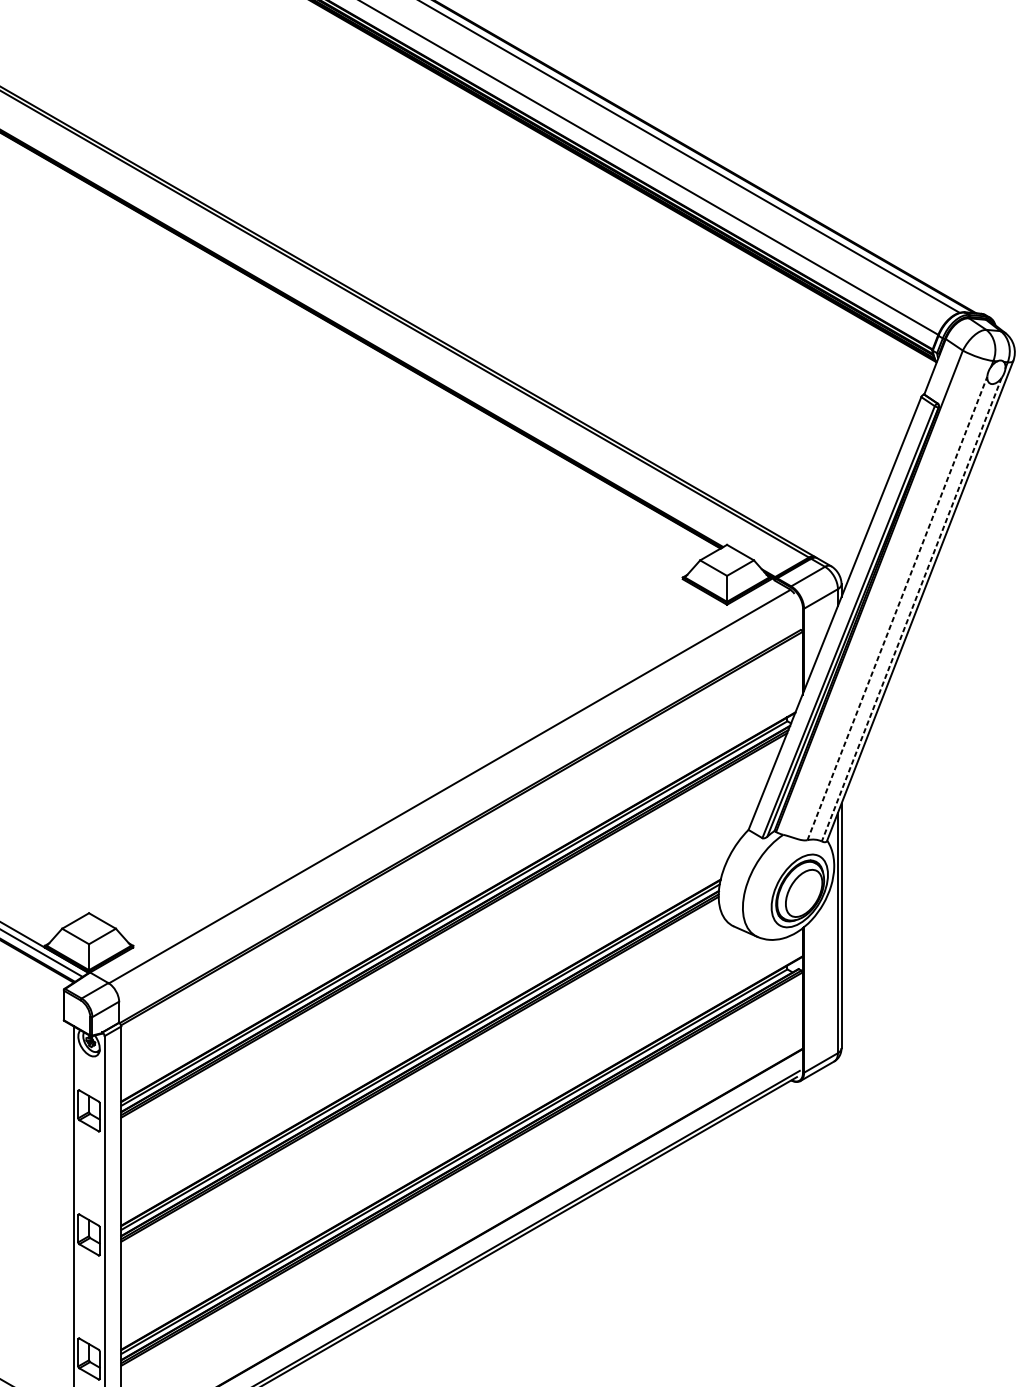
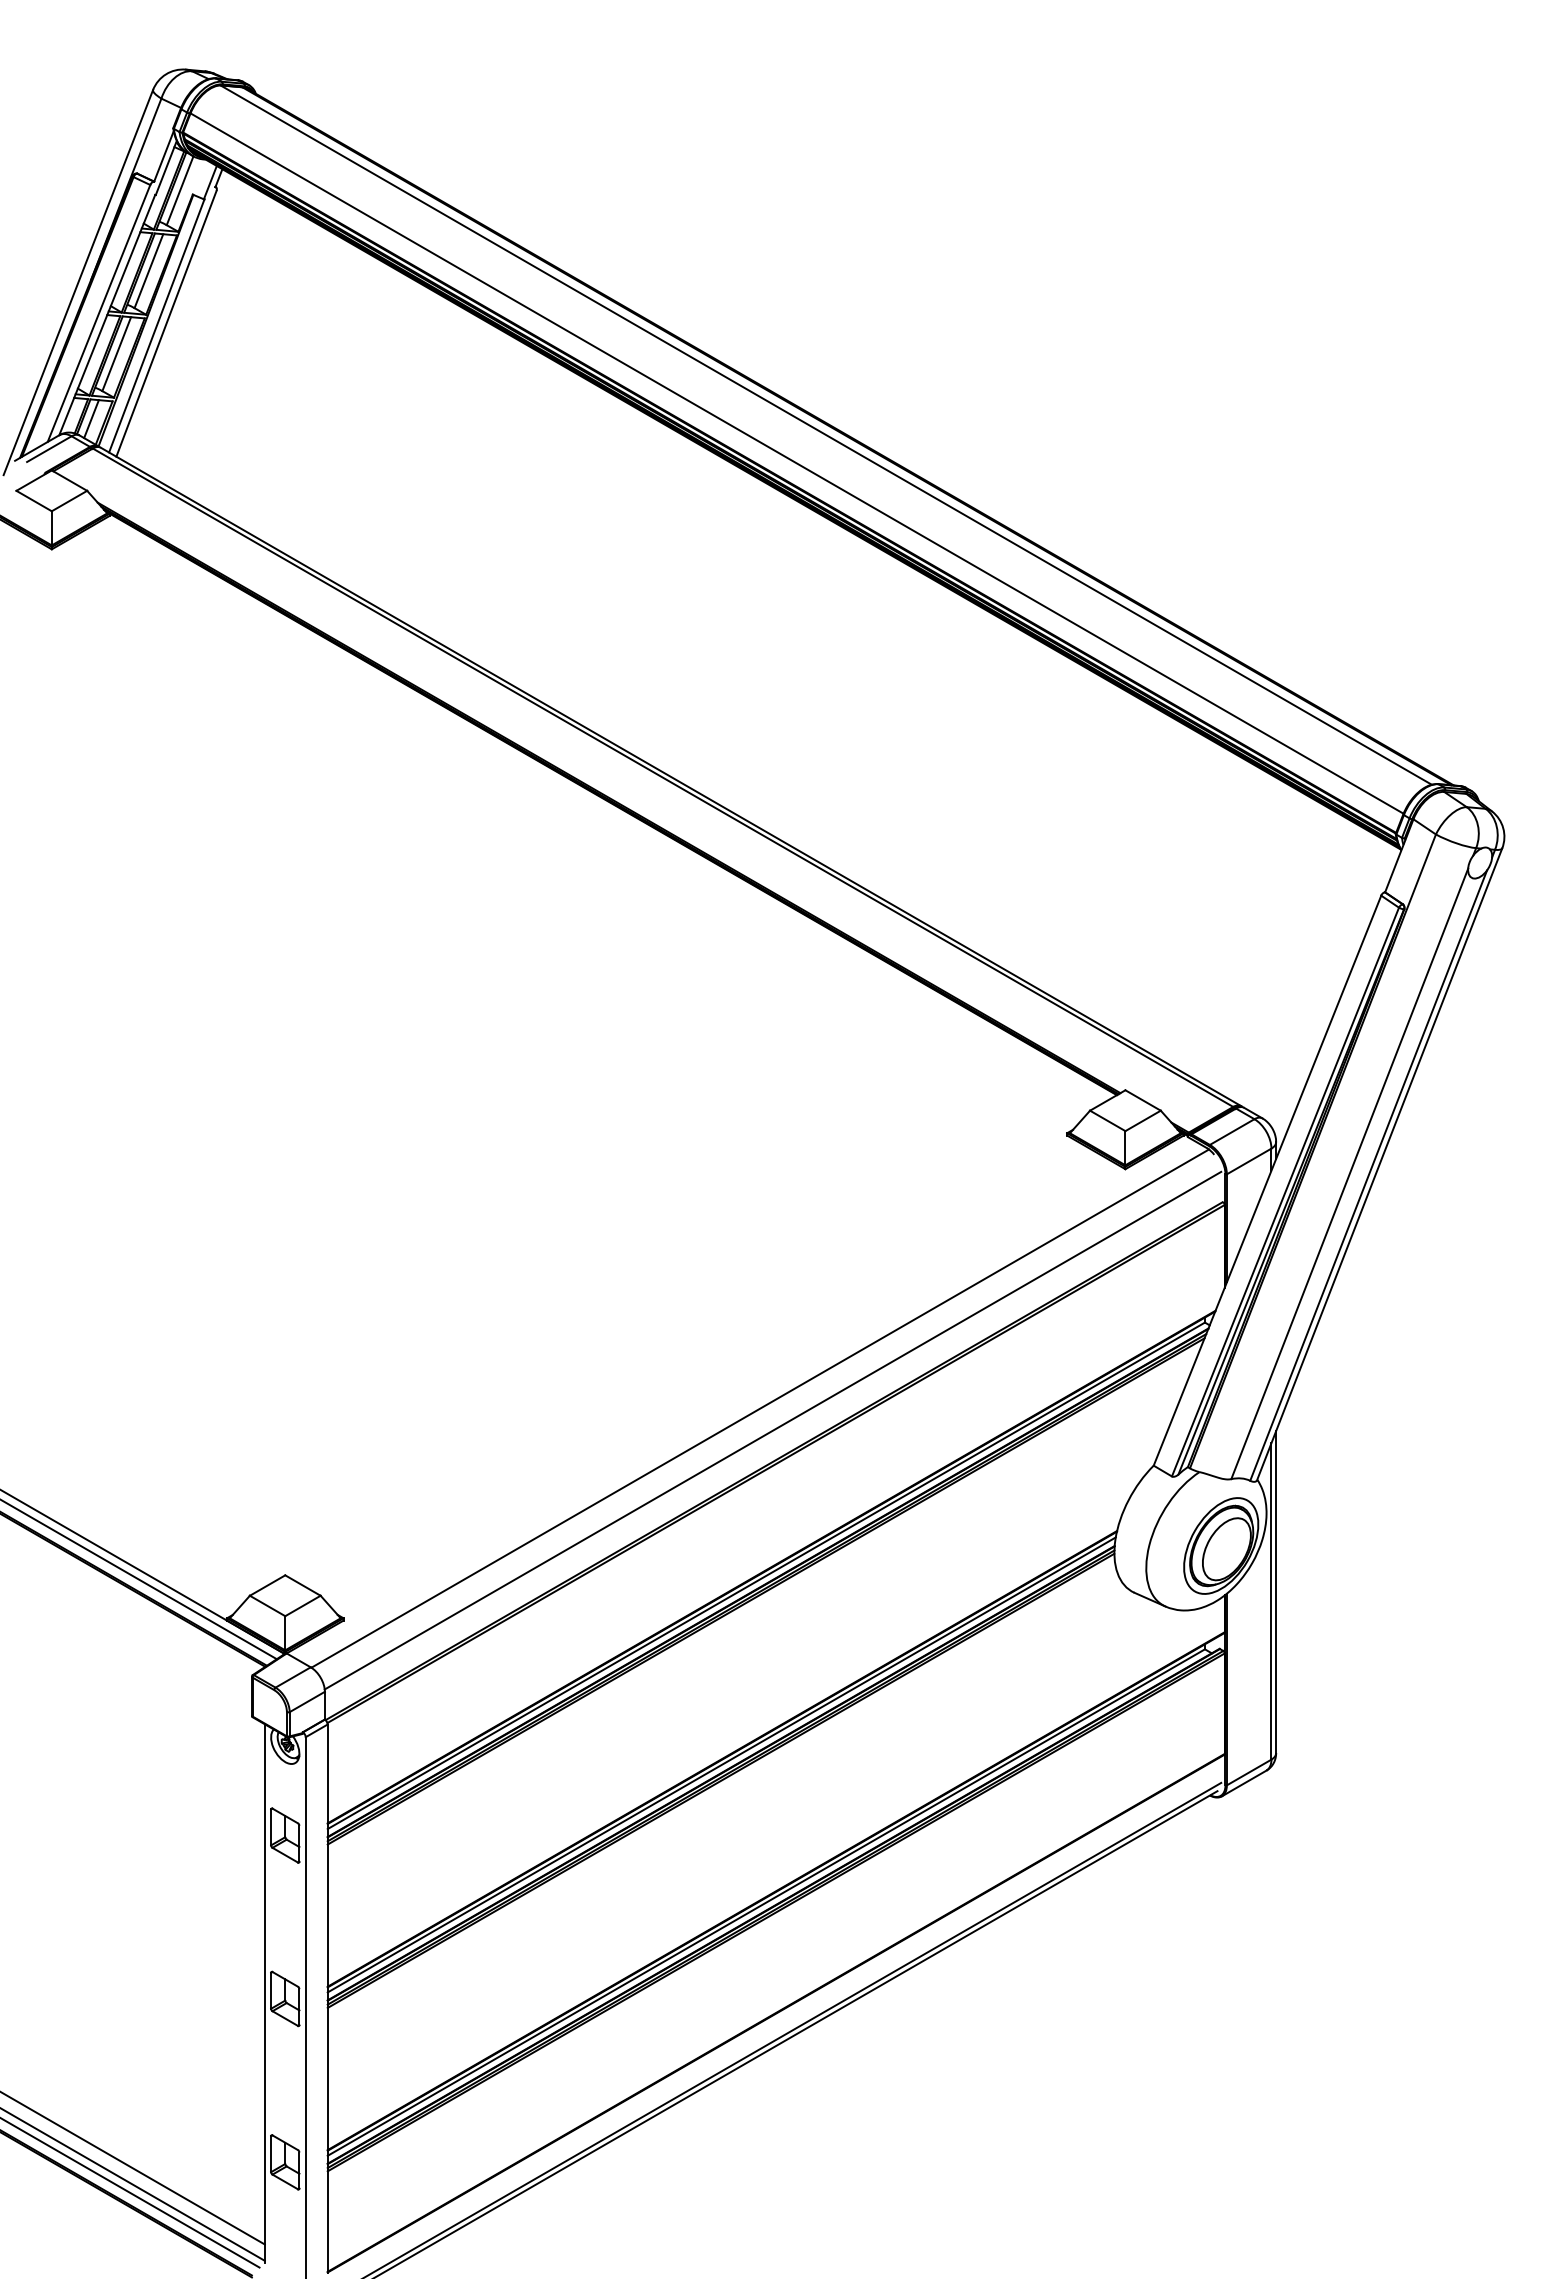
line: (897, 608) -> (1349, 1173), dashed -> solid
line: (911, 610) -> (1368, 1176), dashed -> solid
line: (459, 803) -> (772, 1430), added

